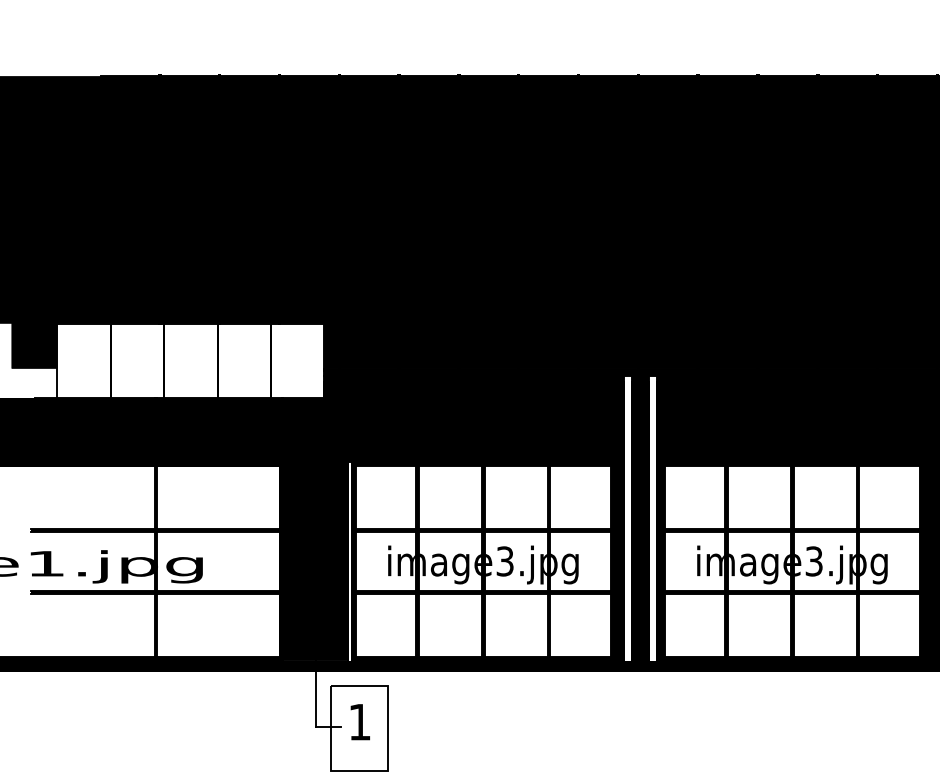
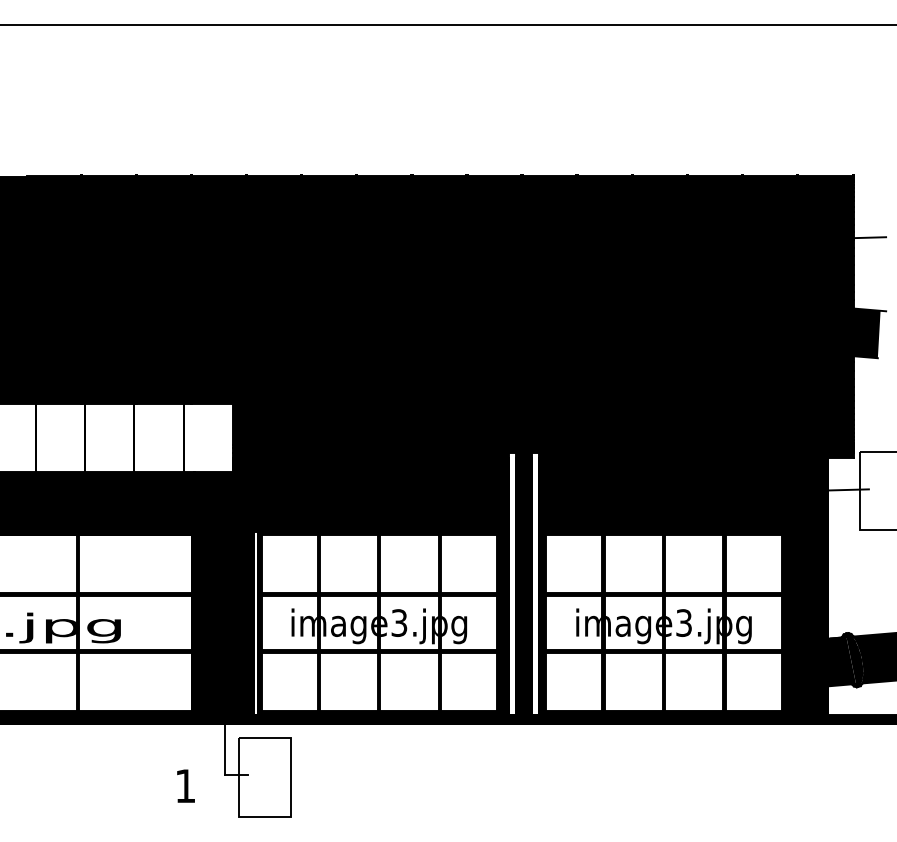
text: (359, 721) -> (185, 785), moved

